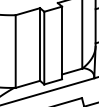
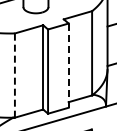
line: (61, 42) -> (68, 65), solid -> dashed
line: (15, 51) -> (14, 75), solid -> dashed

